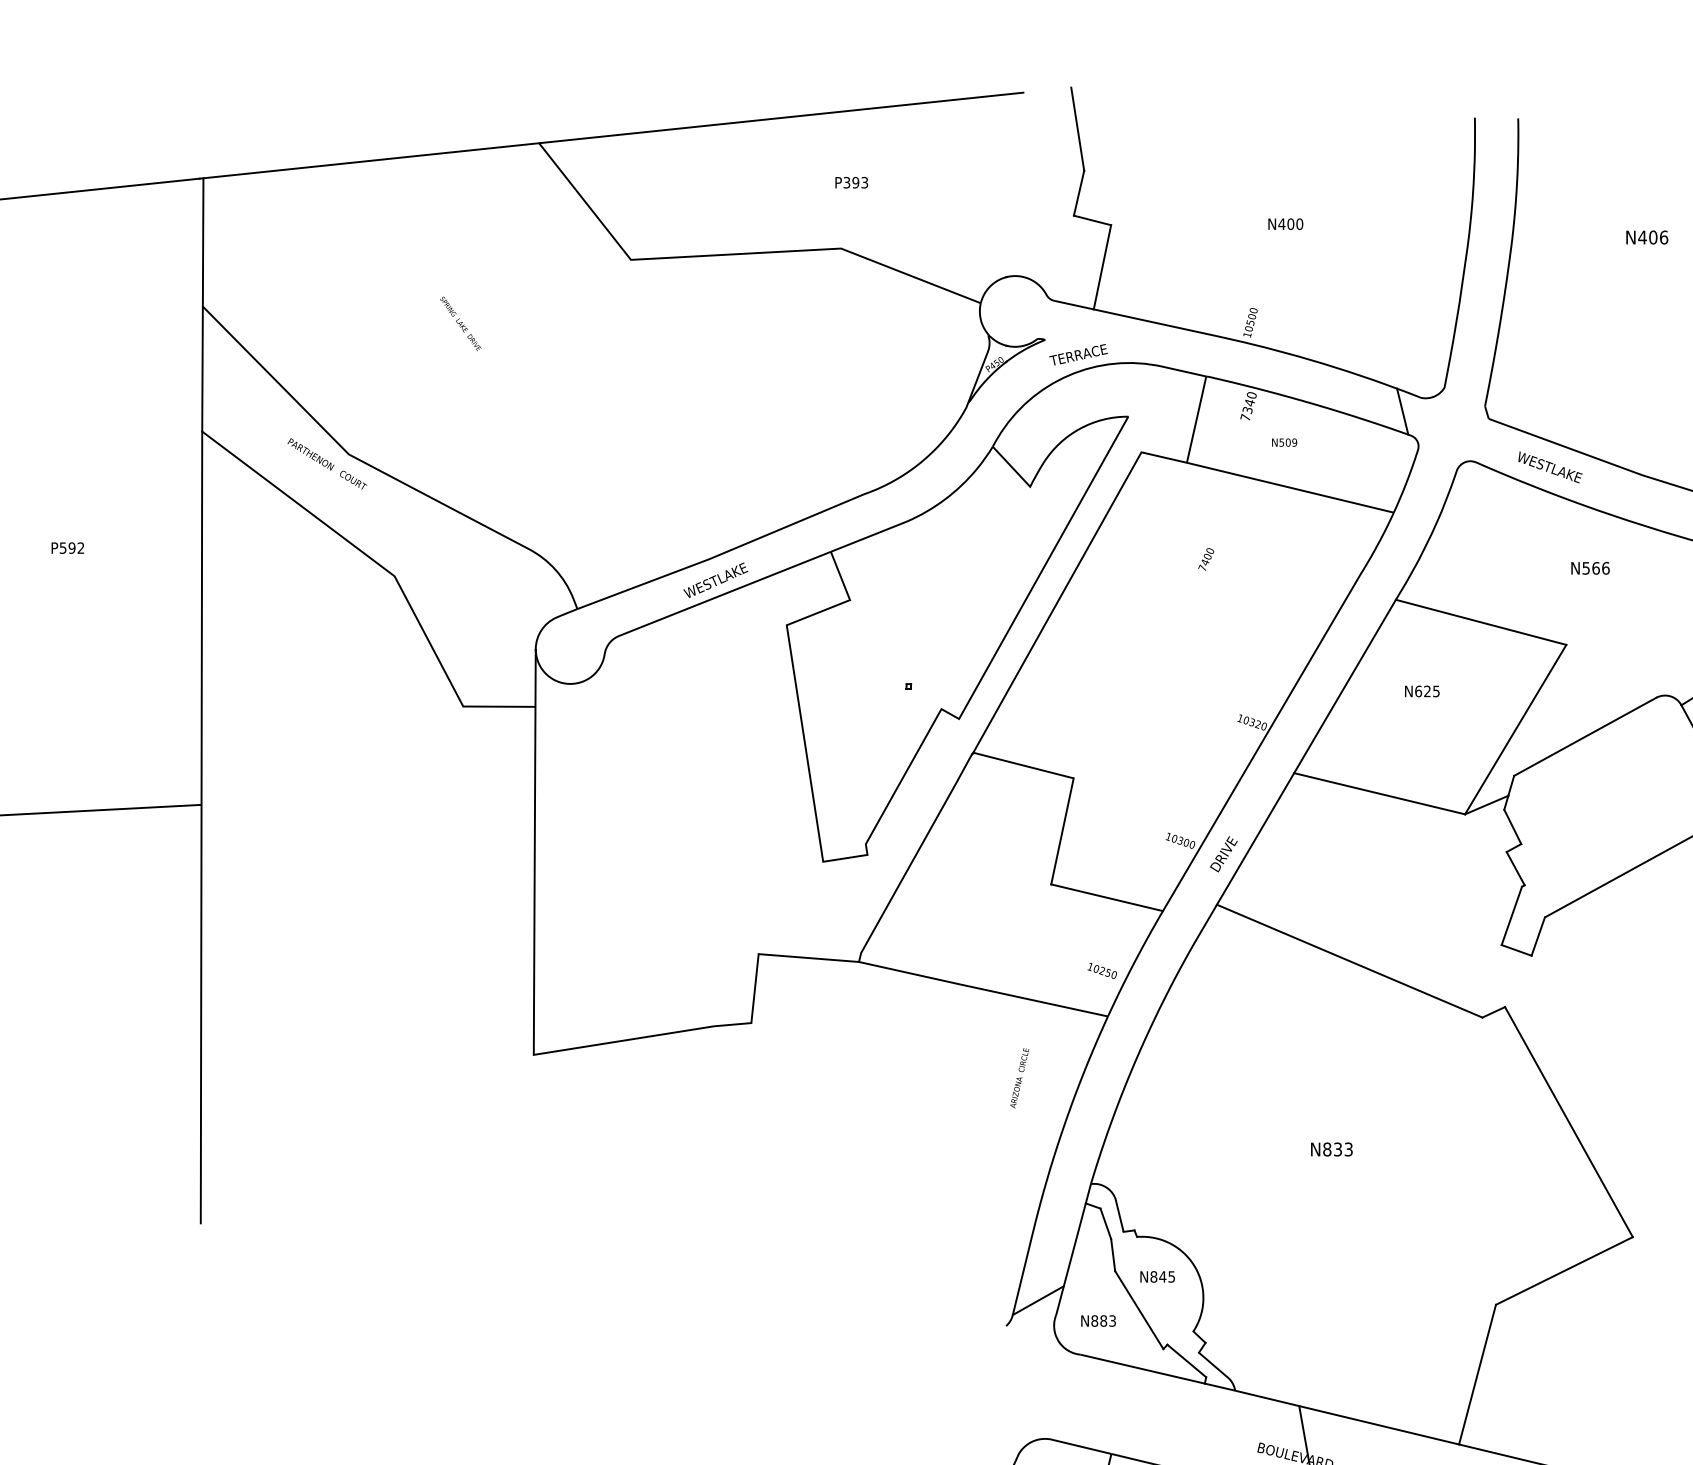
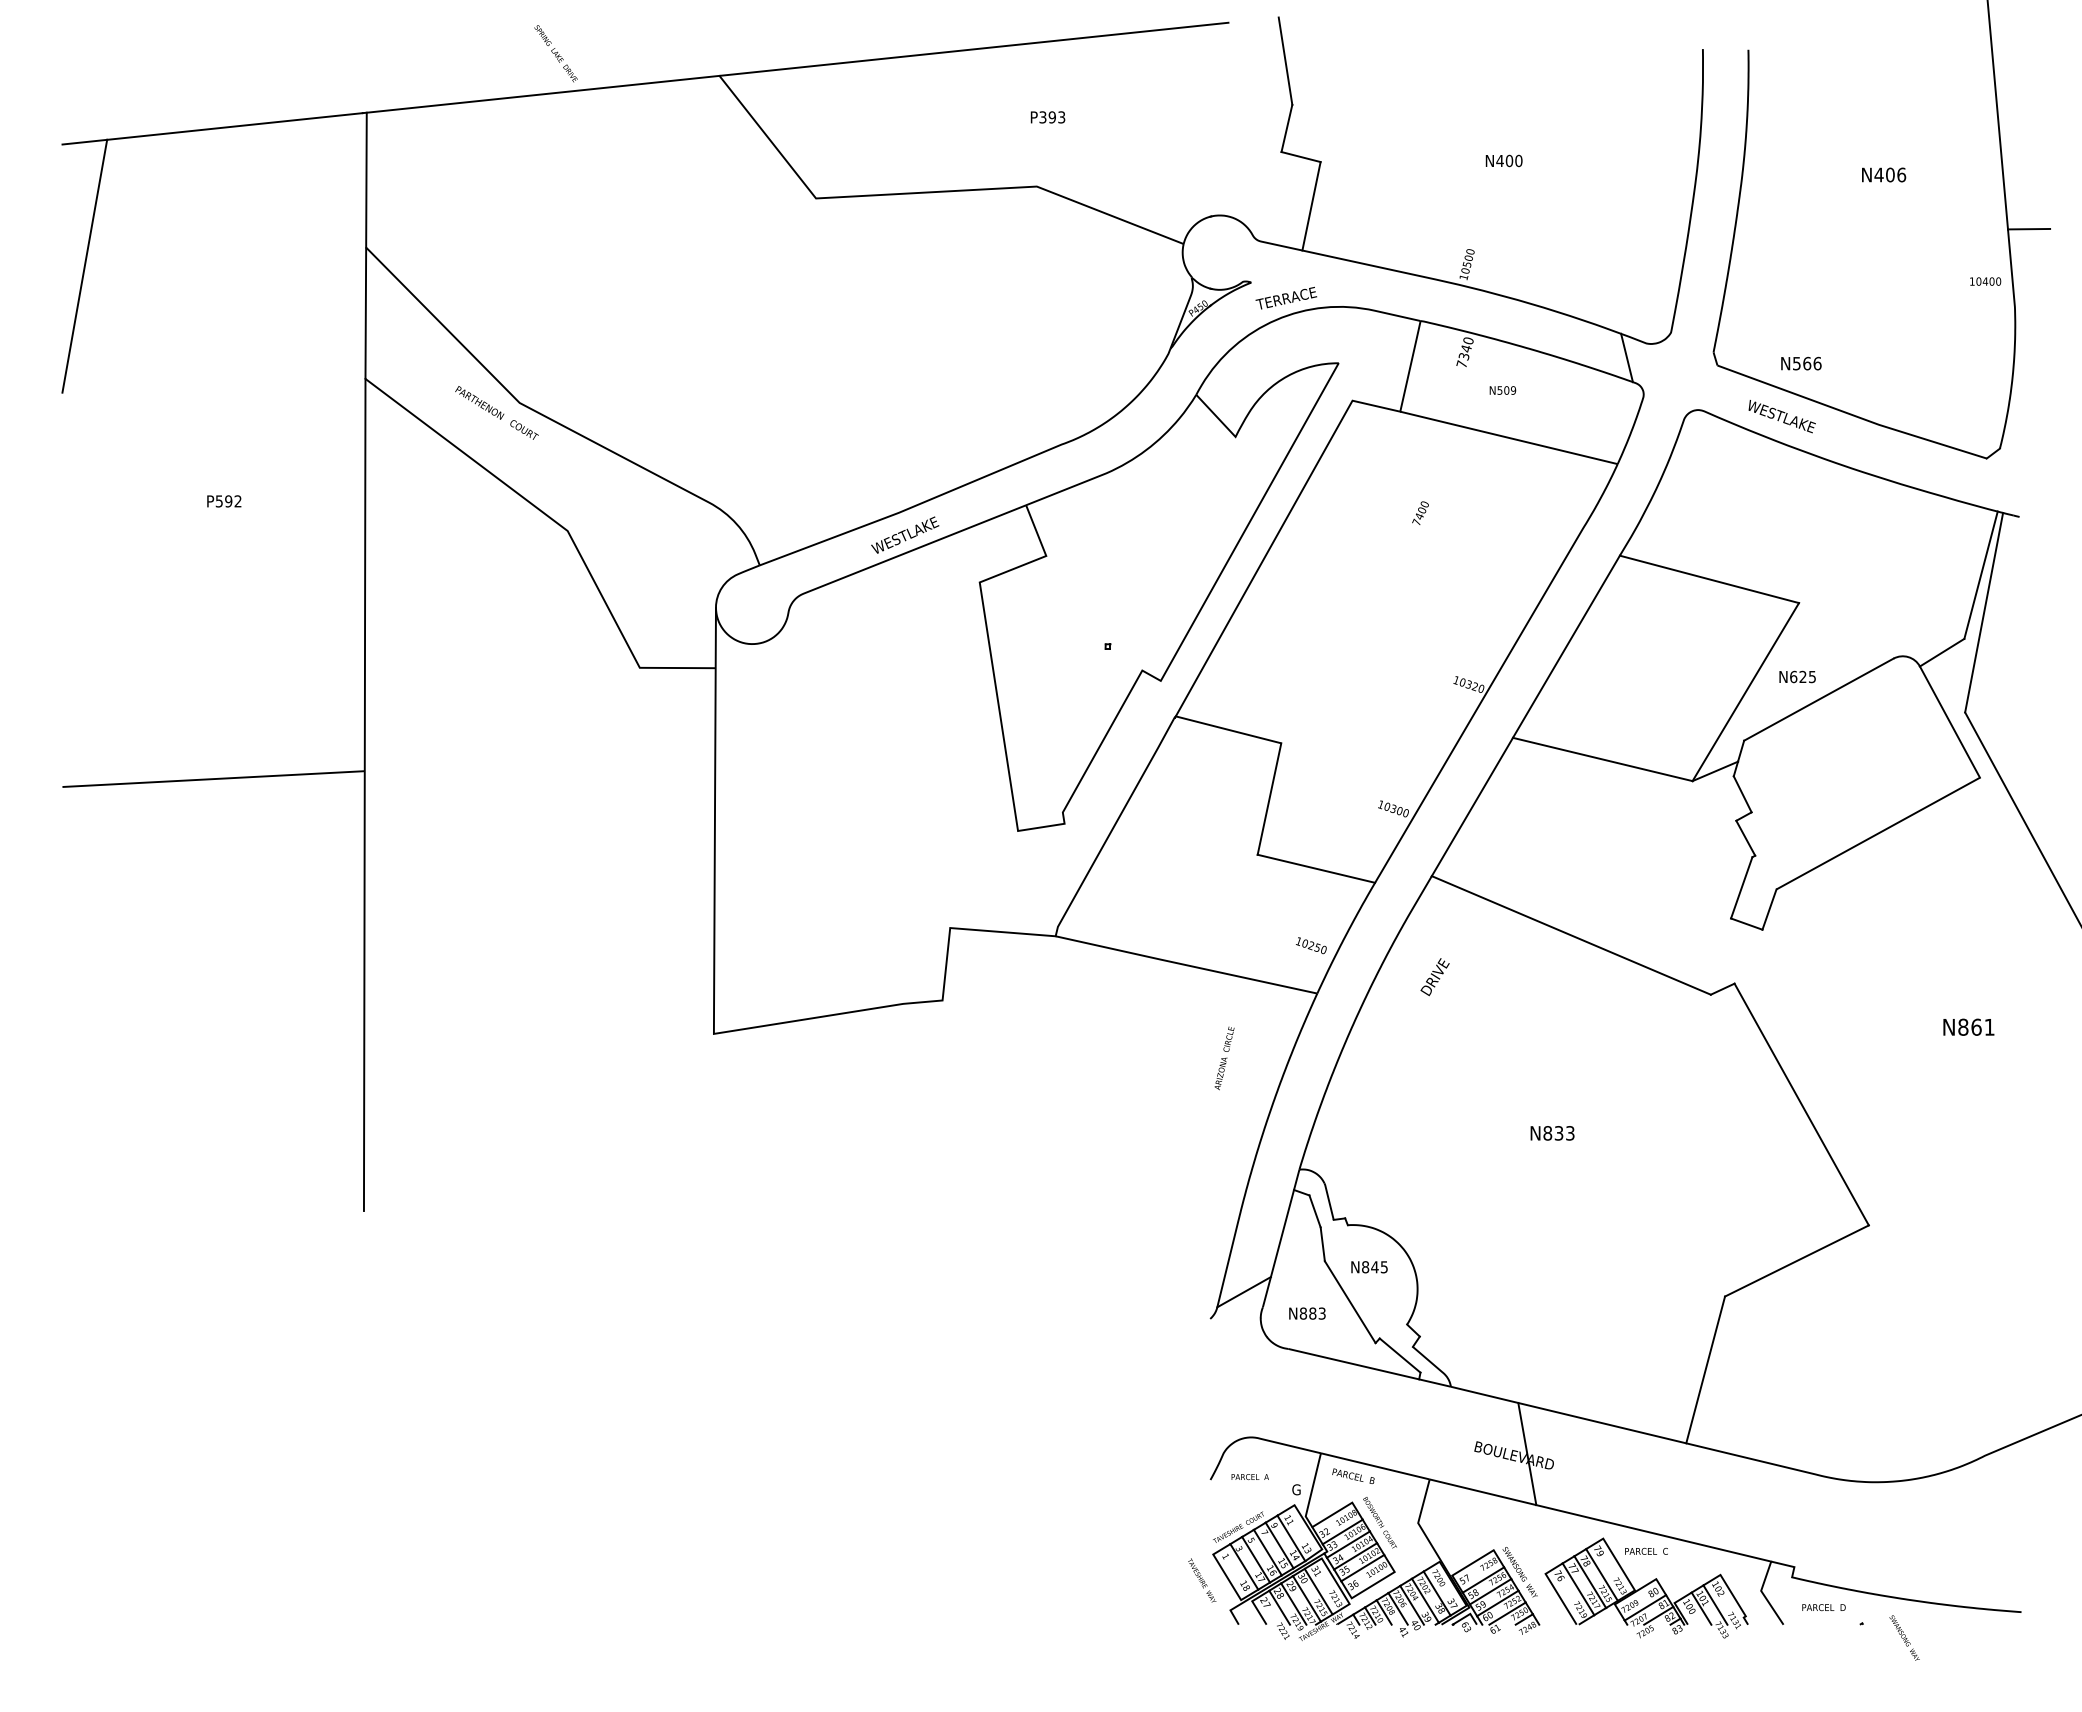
text: (460, 323) -> (555, 53), moved
text: (1590, 568) -> (1801, 363), moved
text: (1422, 690) -> (1797, 676), moved
text: (1223, 854) -> (1434, 977), moved

